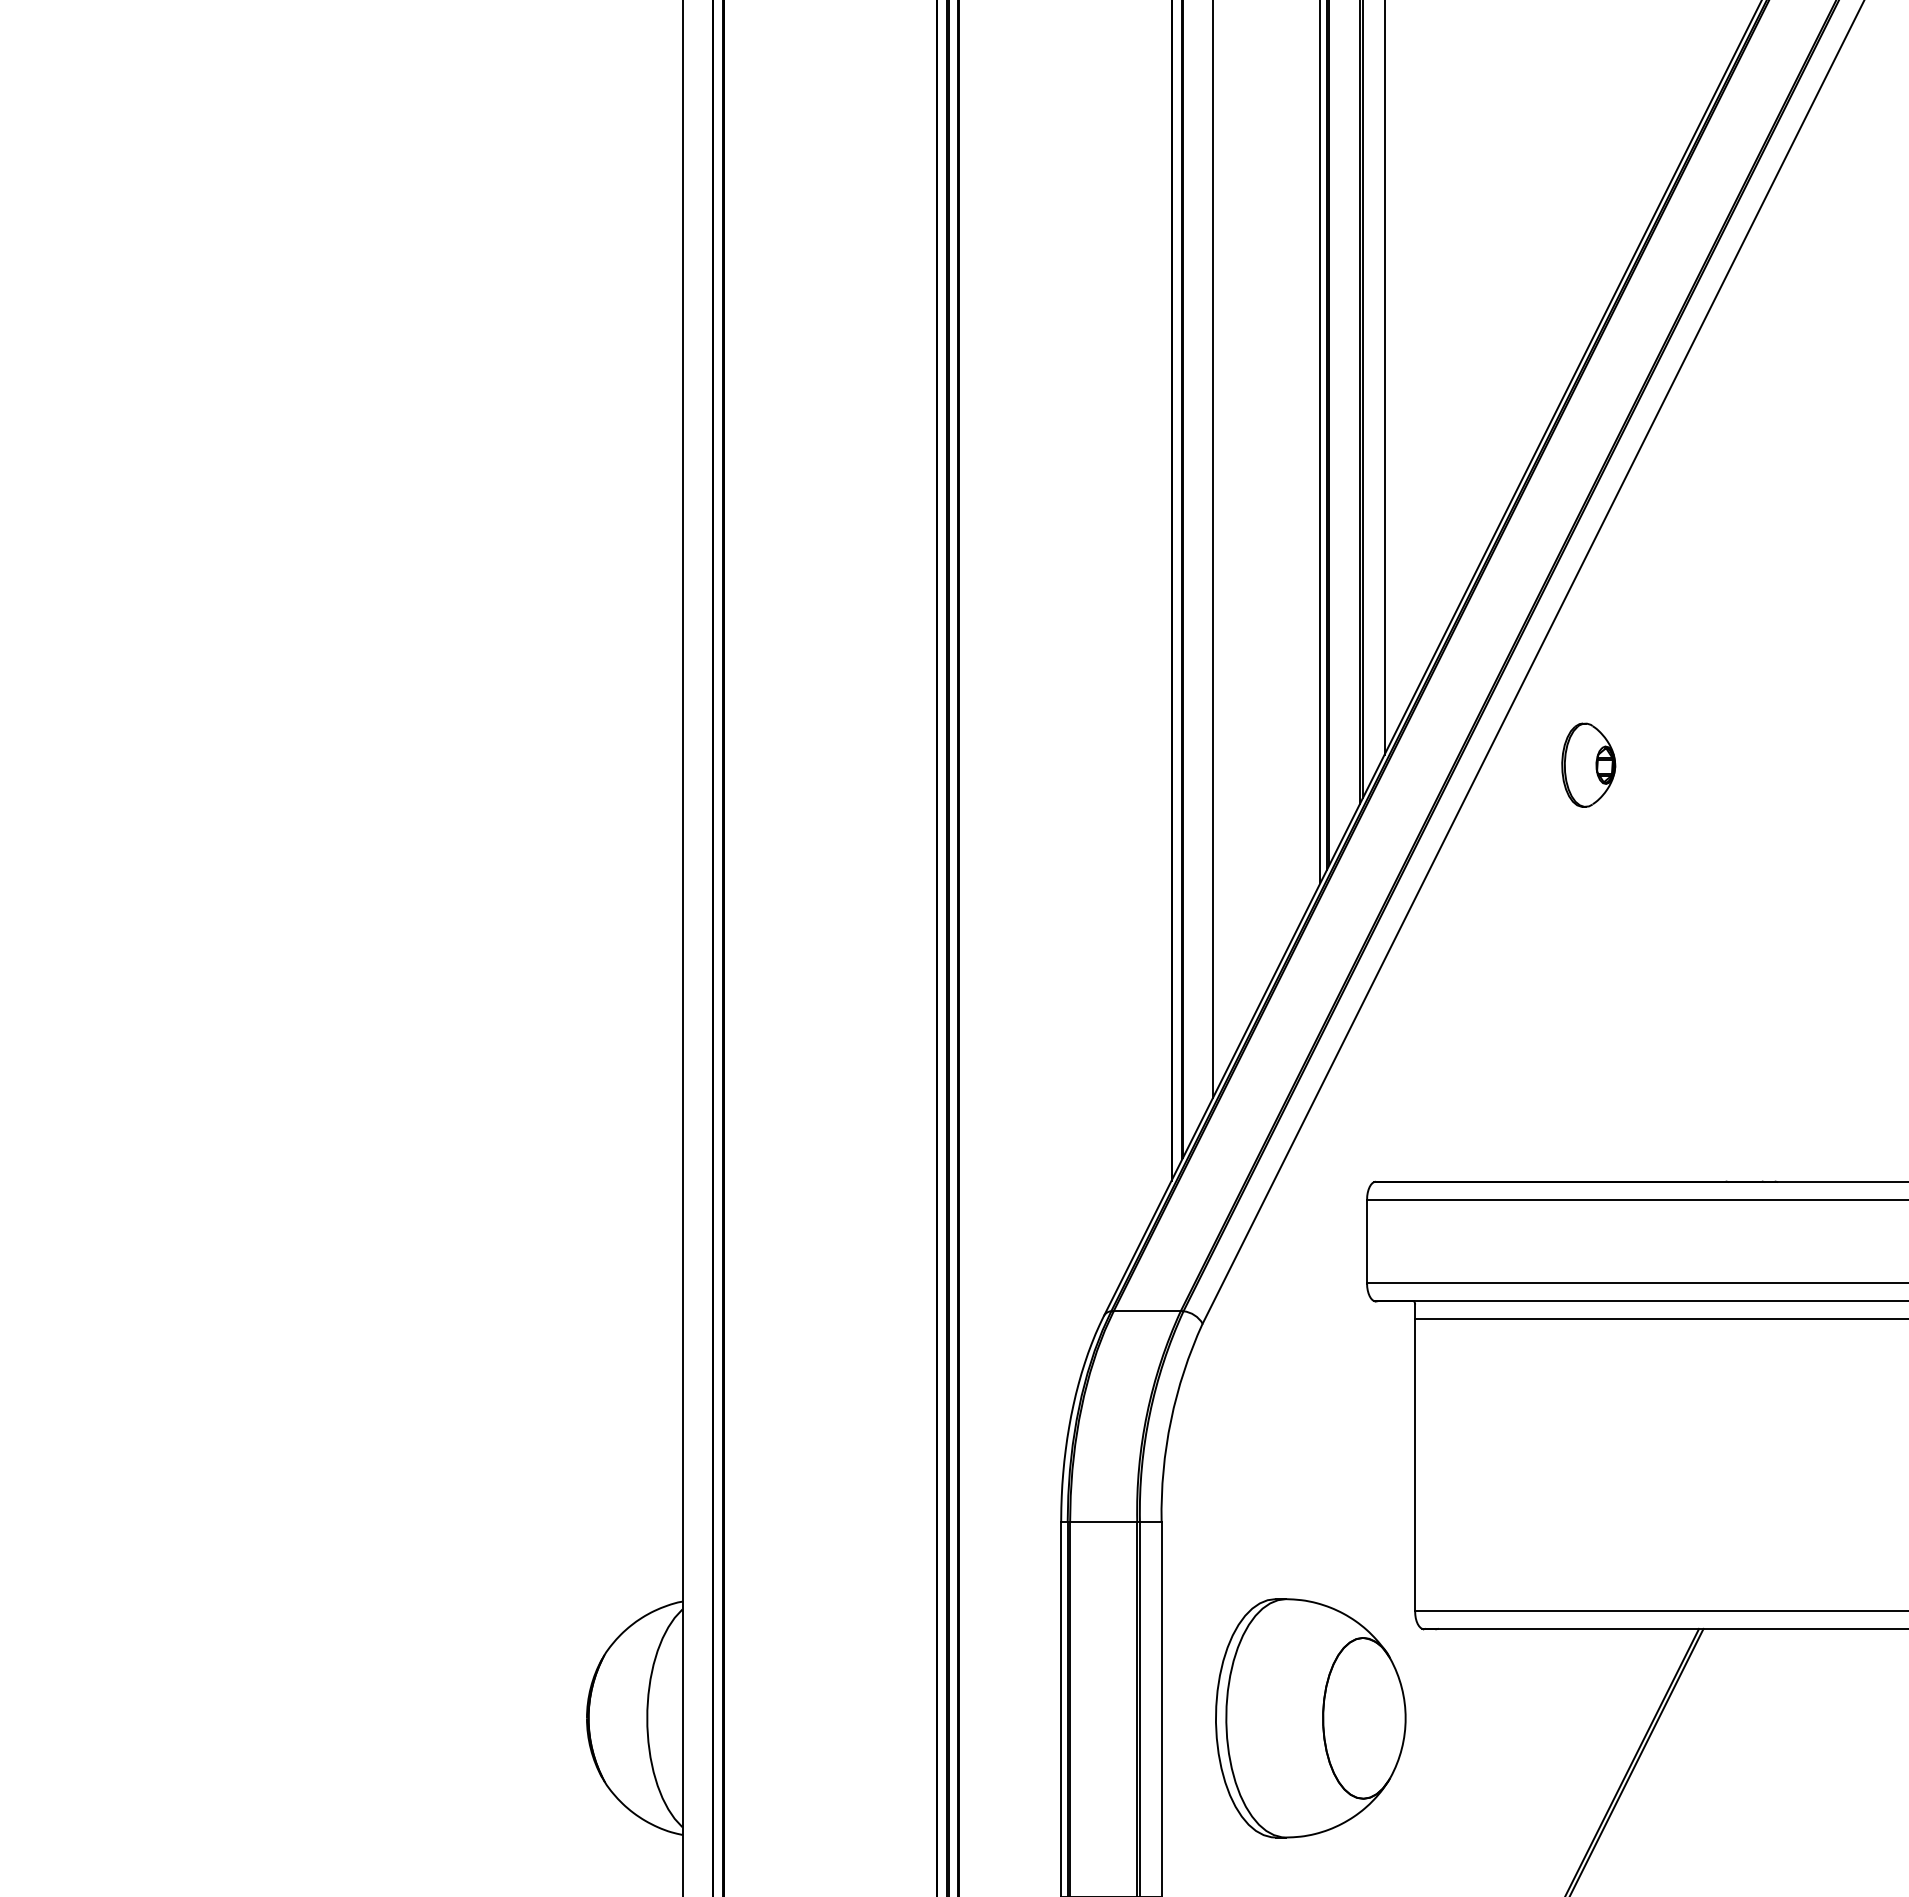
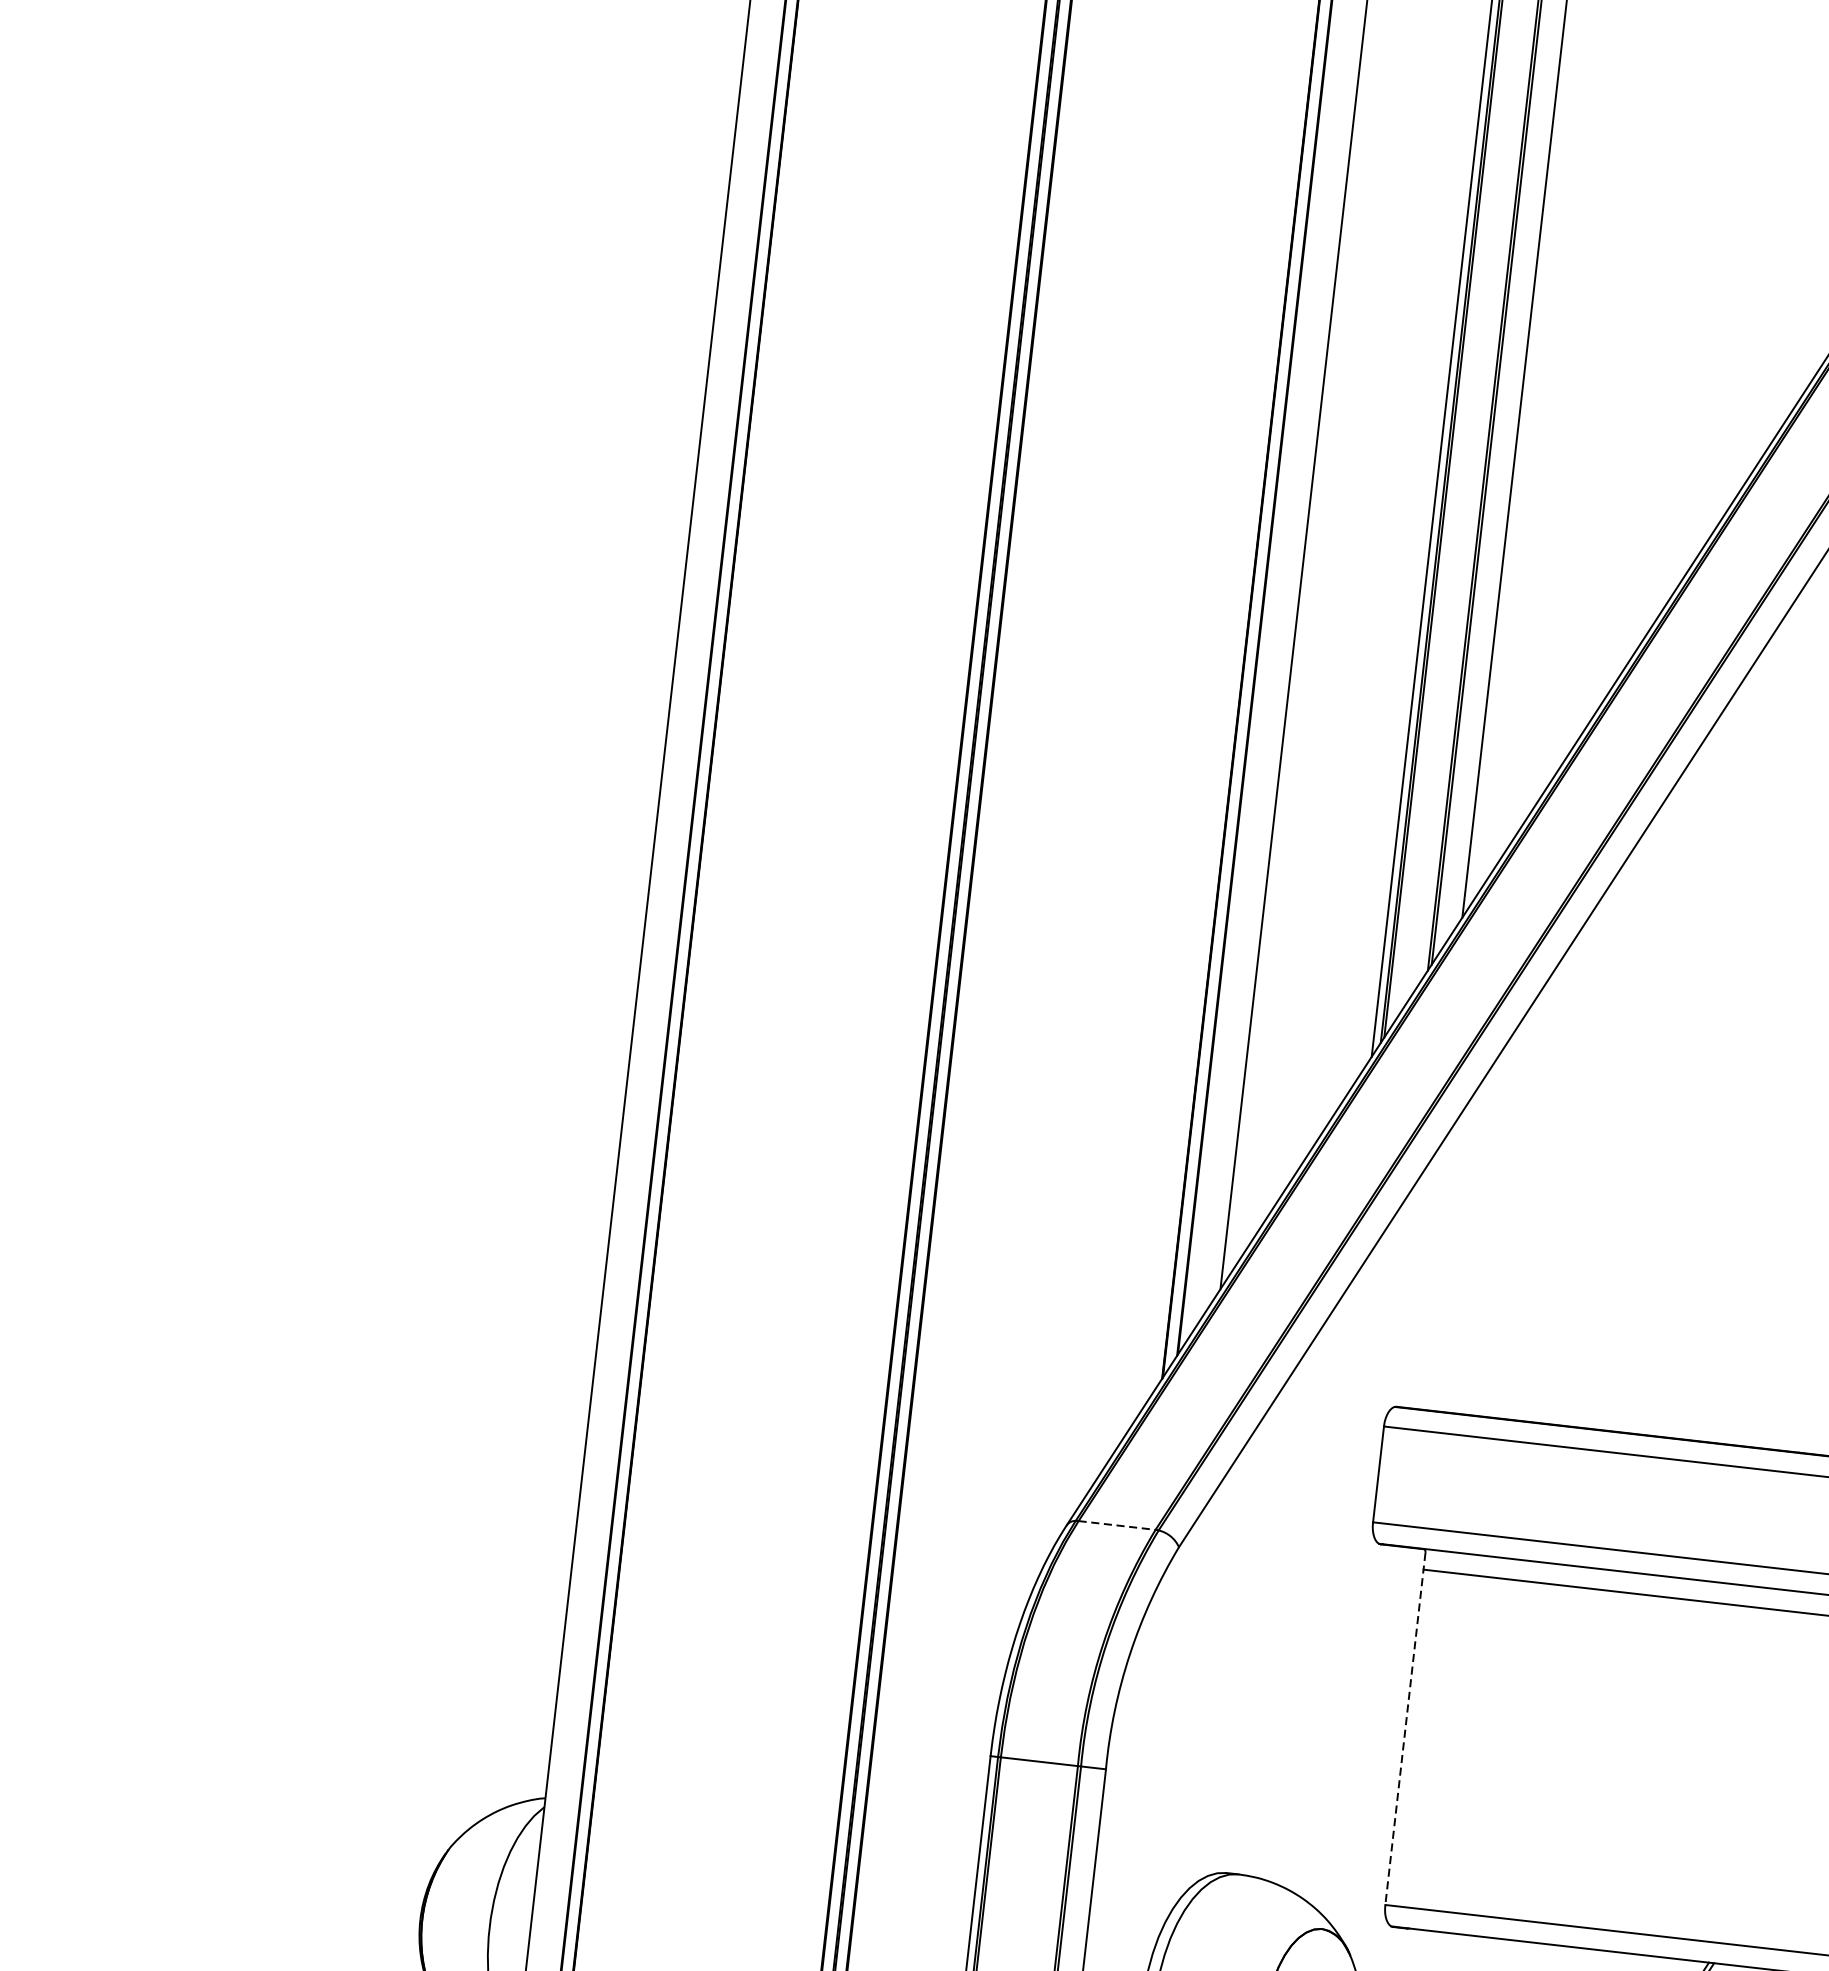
part: (1588, 764) -> (1695, 955), removed
line: (1147, 1311) -> (1117, 1525), solid -> dashed
line: (1415, 1458) -> (1405, 1729), solid -> dashed

